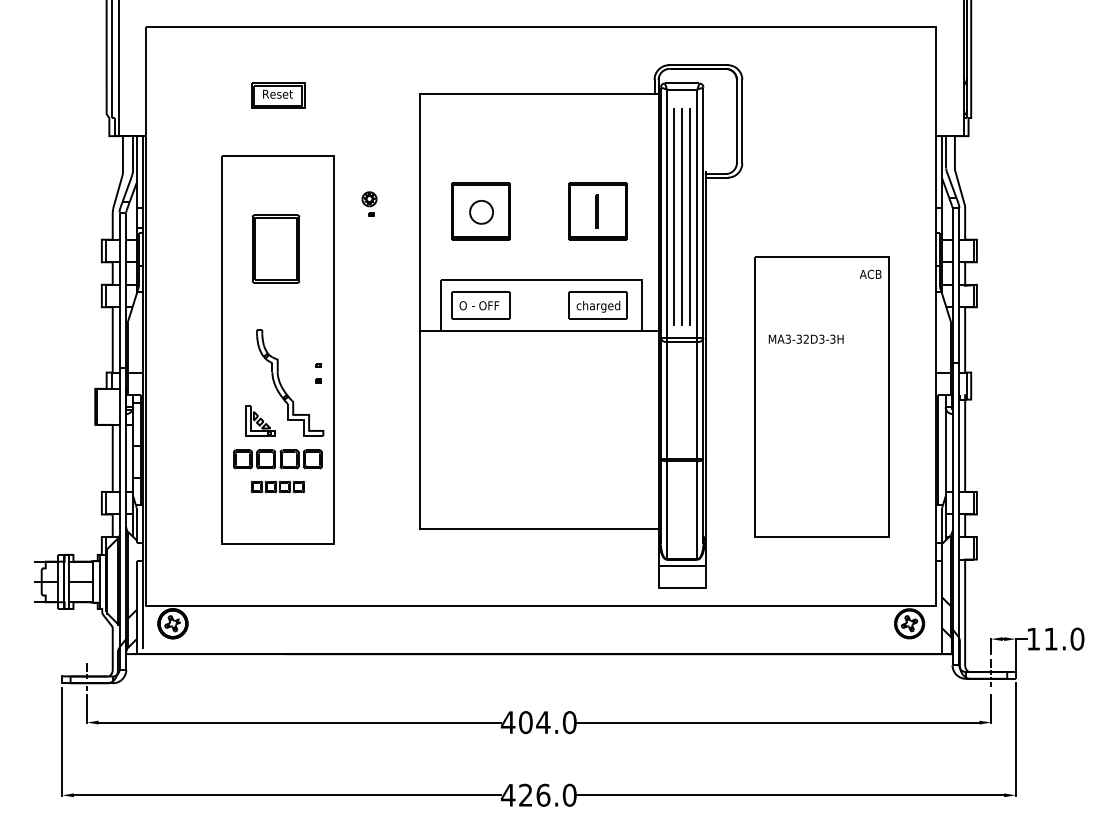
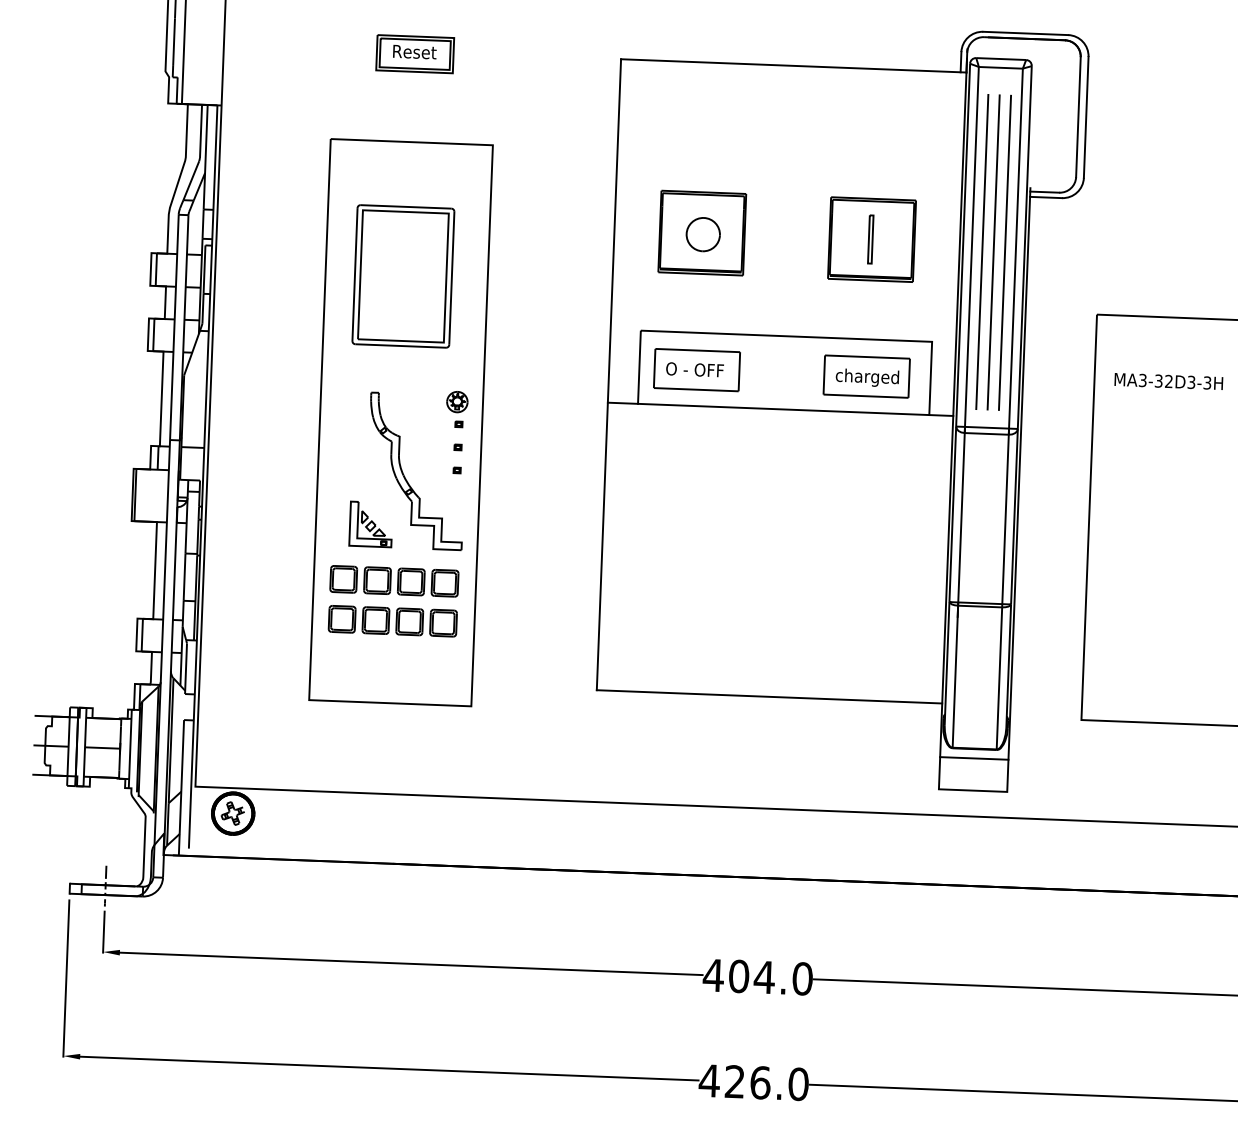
part: (369, 203) -> (457, 408), moved
part: (275, 248) -> (402, 275), size x1.43
text: (805, 338) -> (1167, 380), moved
part: (277, 486) -> (392, 620), size x1.67

